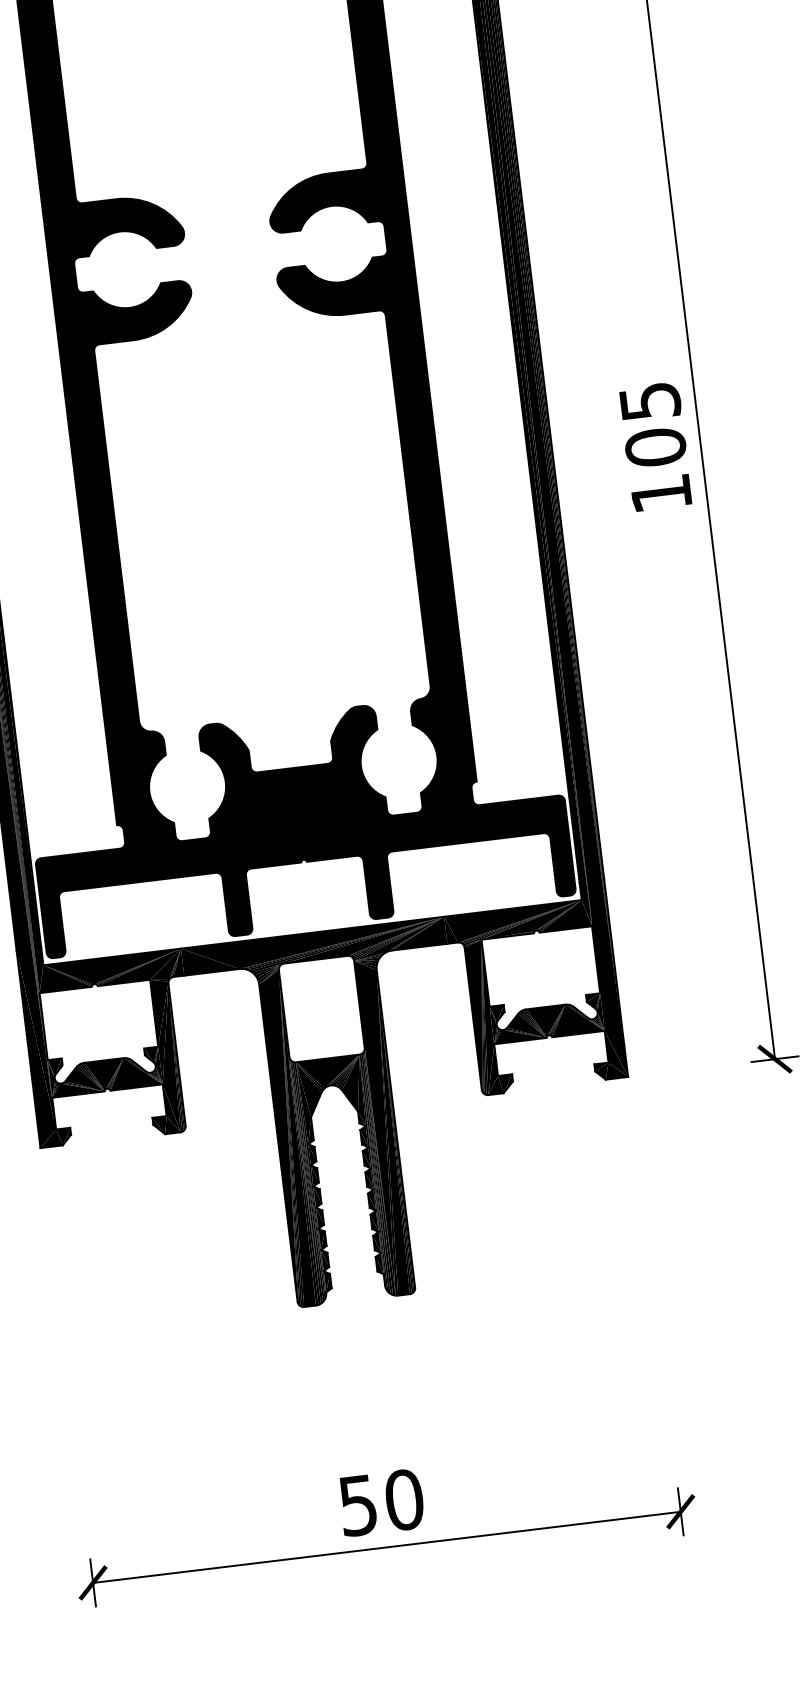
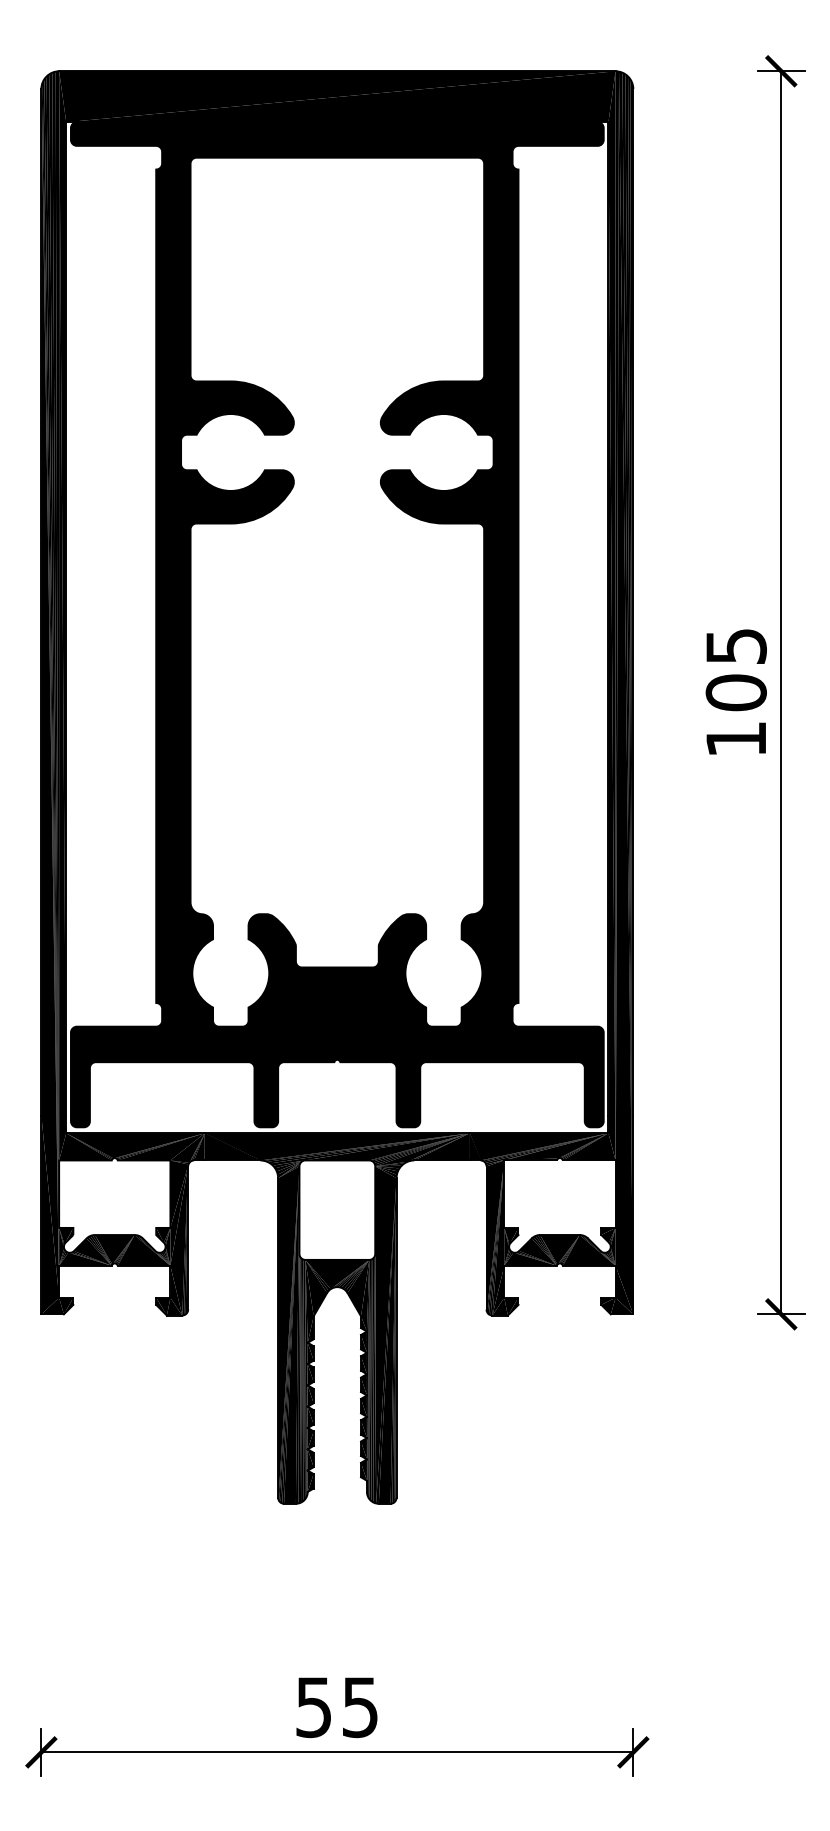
text: (404, 1500) -> (360, 1707), 50 -> 55

